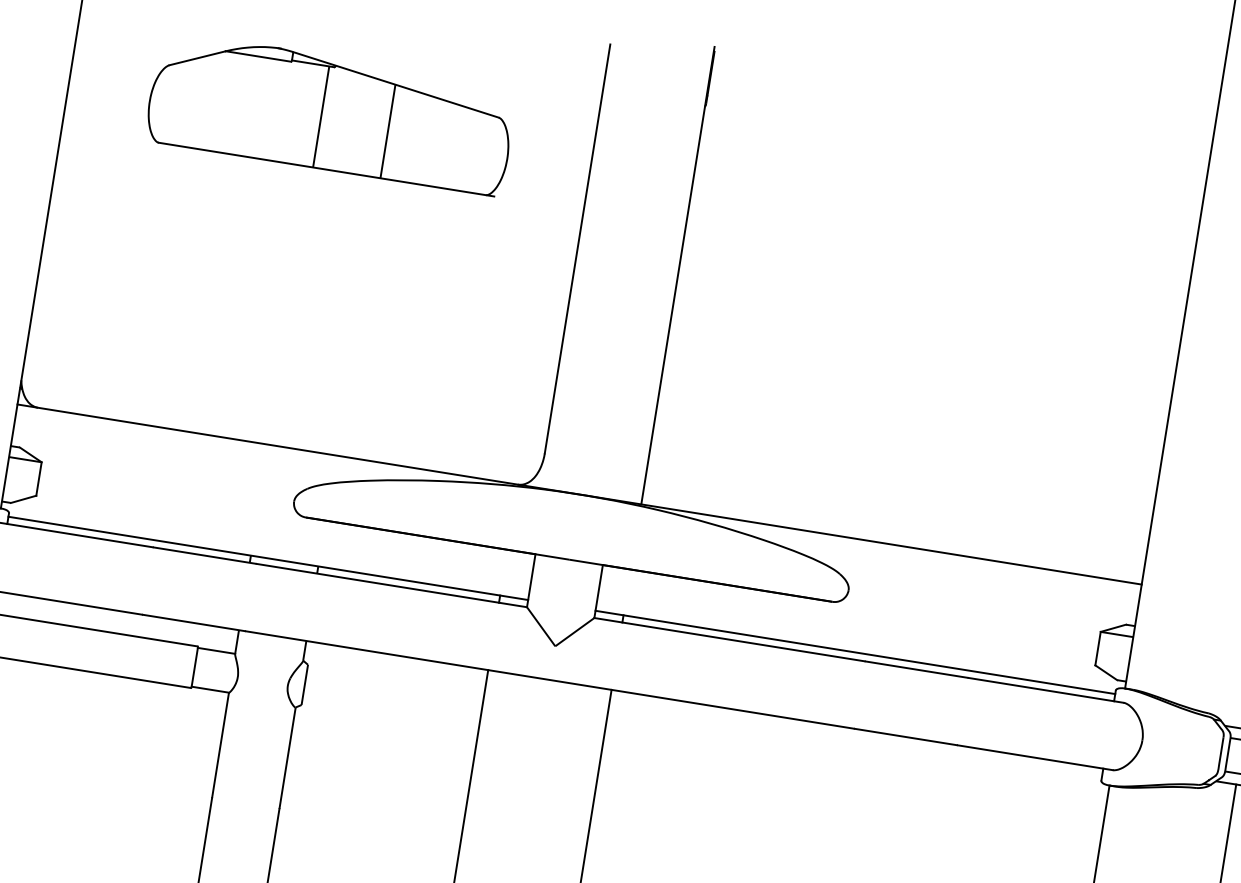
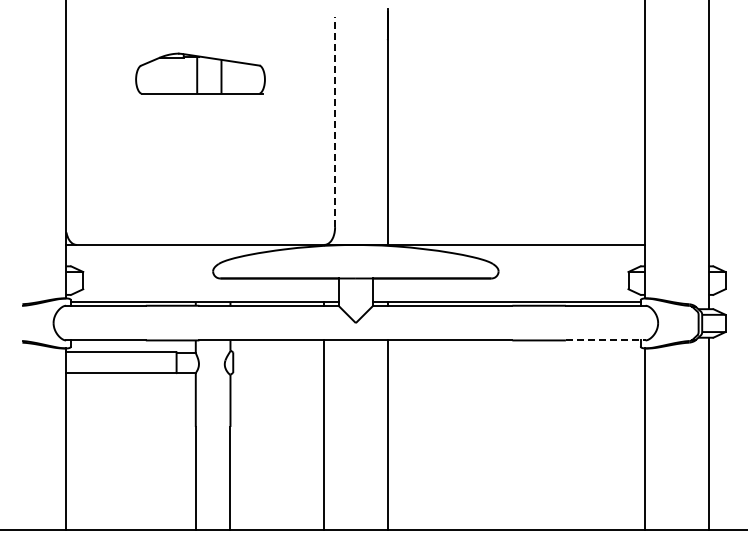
part: (331, 113) -> (200, 73), size x0.7
line: (578, 248) -> (335, 121), solid -> dashed
line: (1034, 757) -> (605, 340), solid -> dashed

